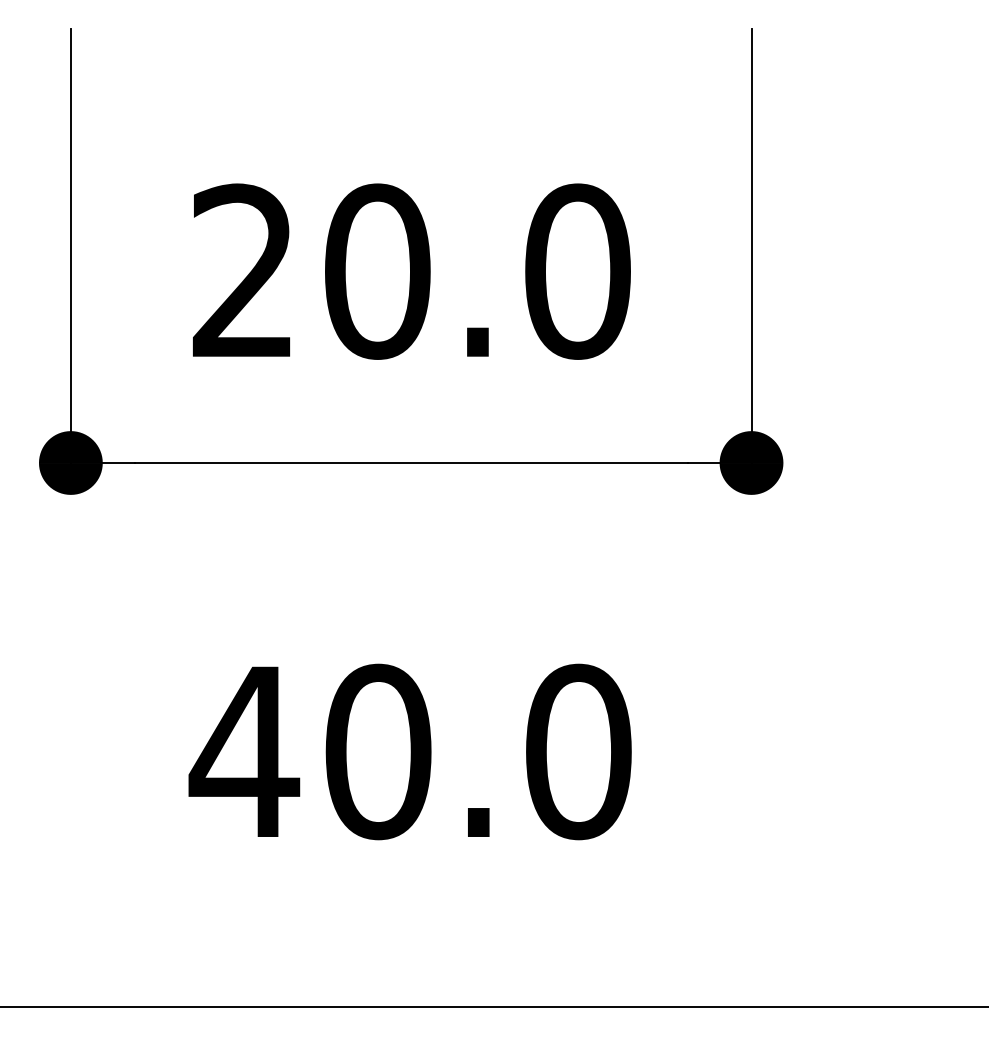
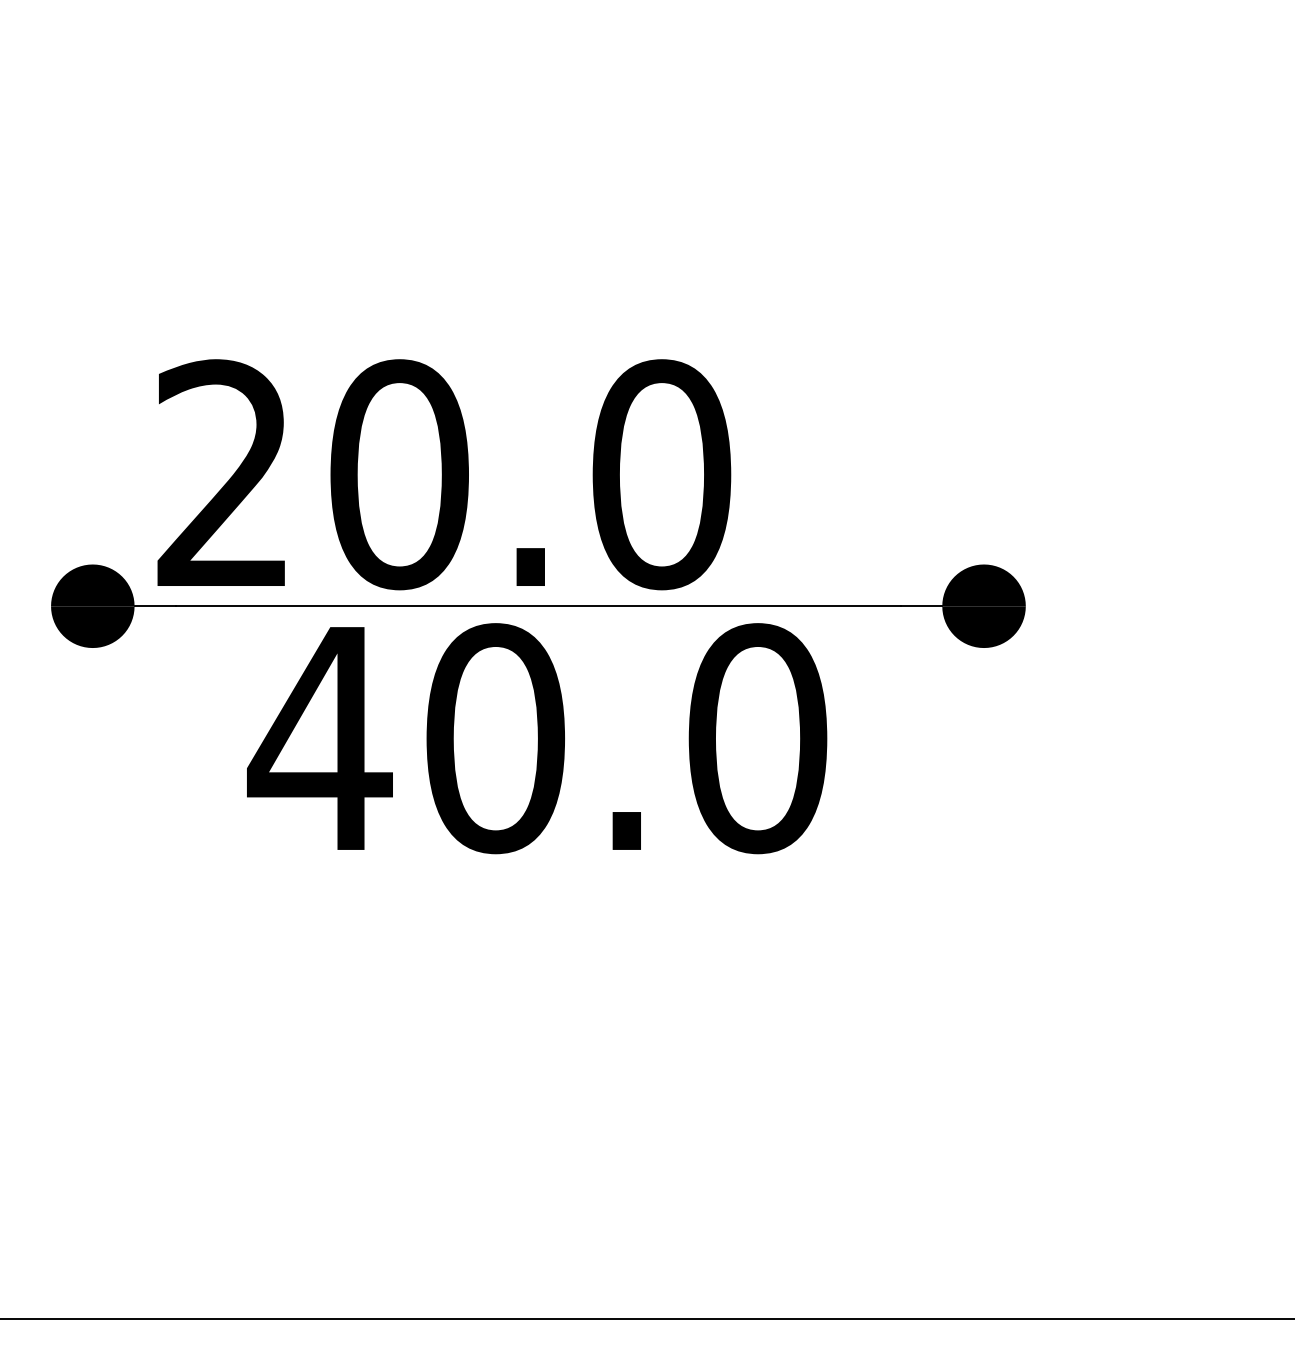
line: (70, 253) -> (92, 331), removed
line: (751, 253) -> (984, 331), removed
text: (412, 271) -> (444, 474), moved
text: (410, 751) -> (537, 738), moved

